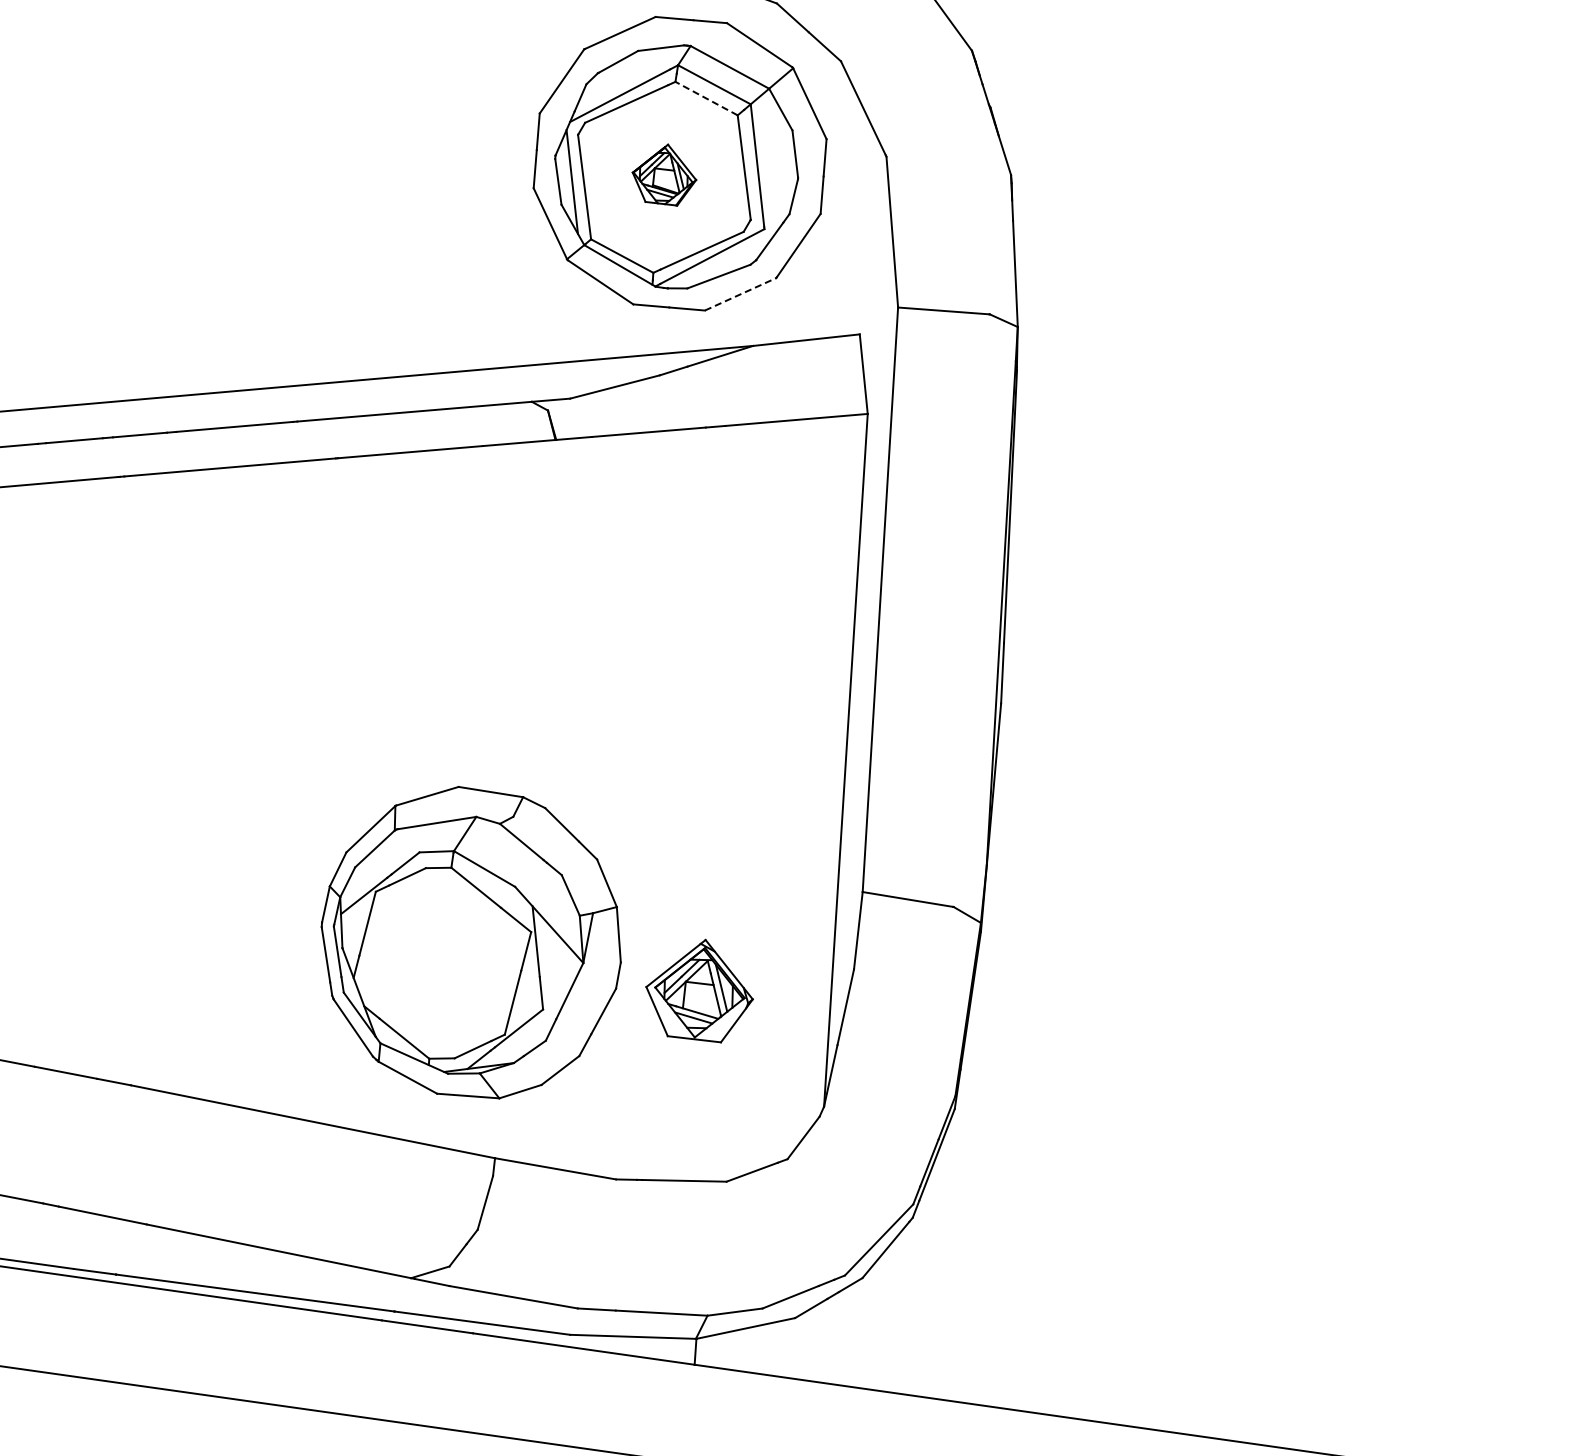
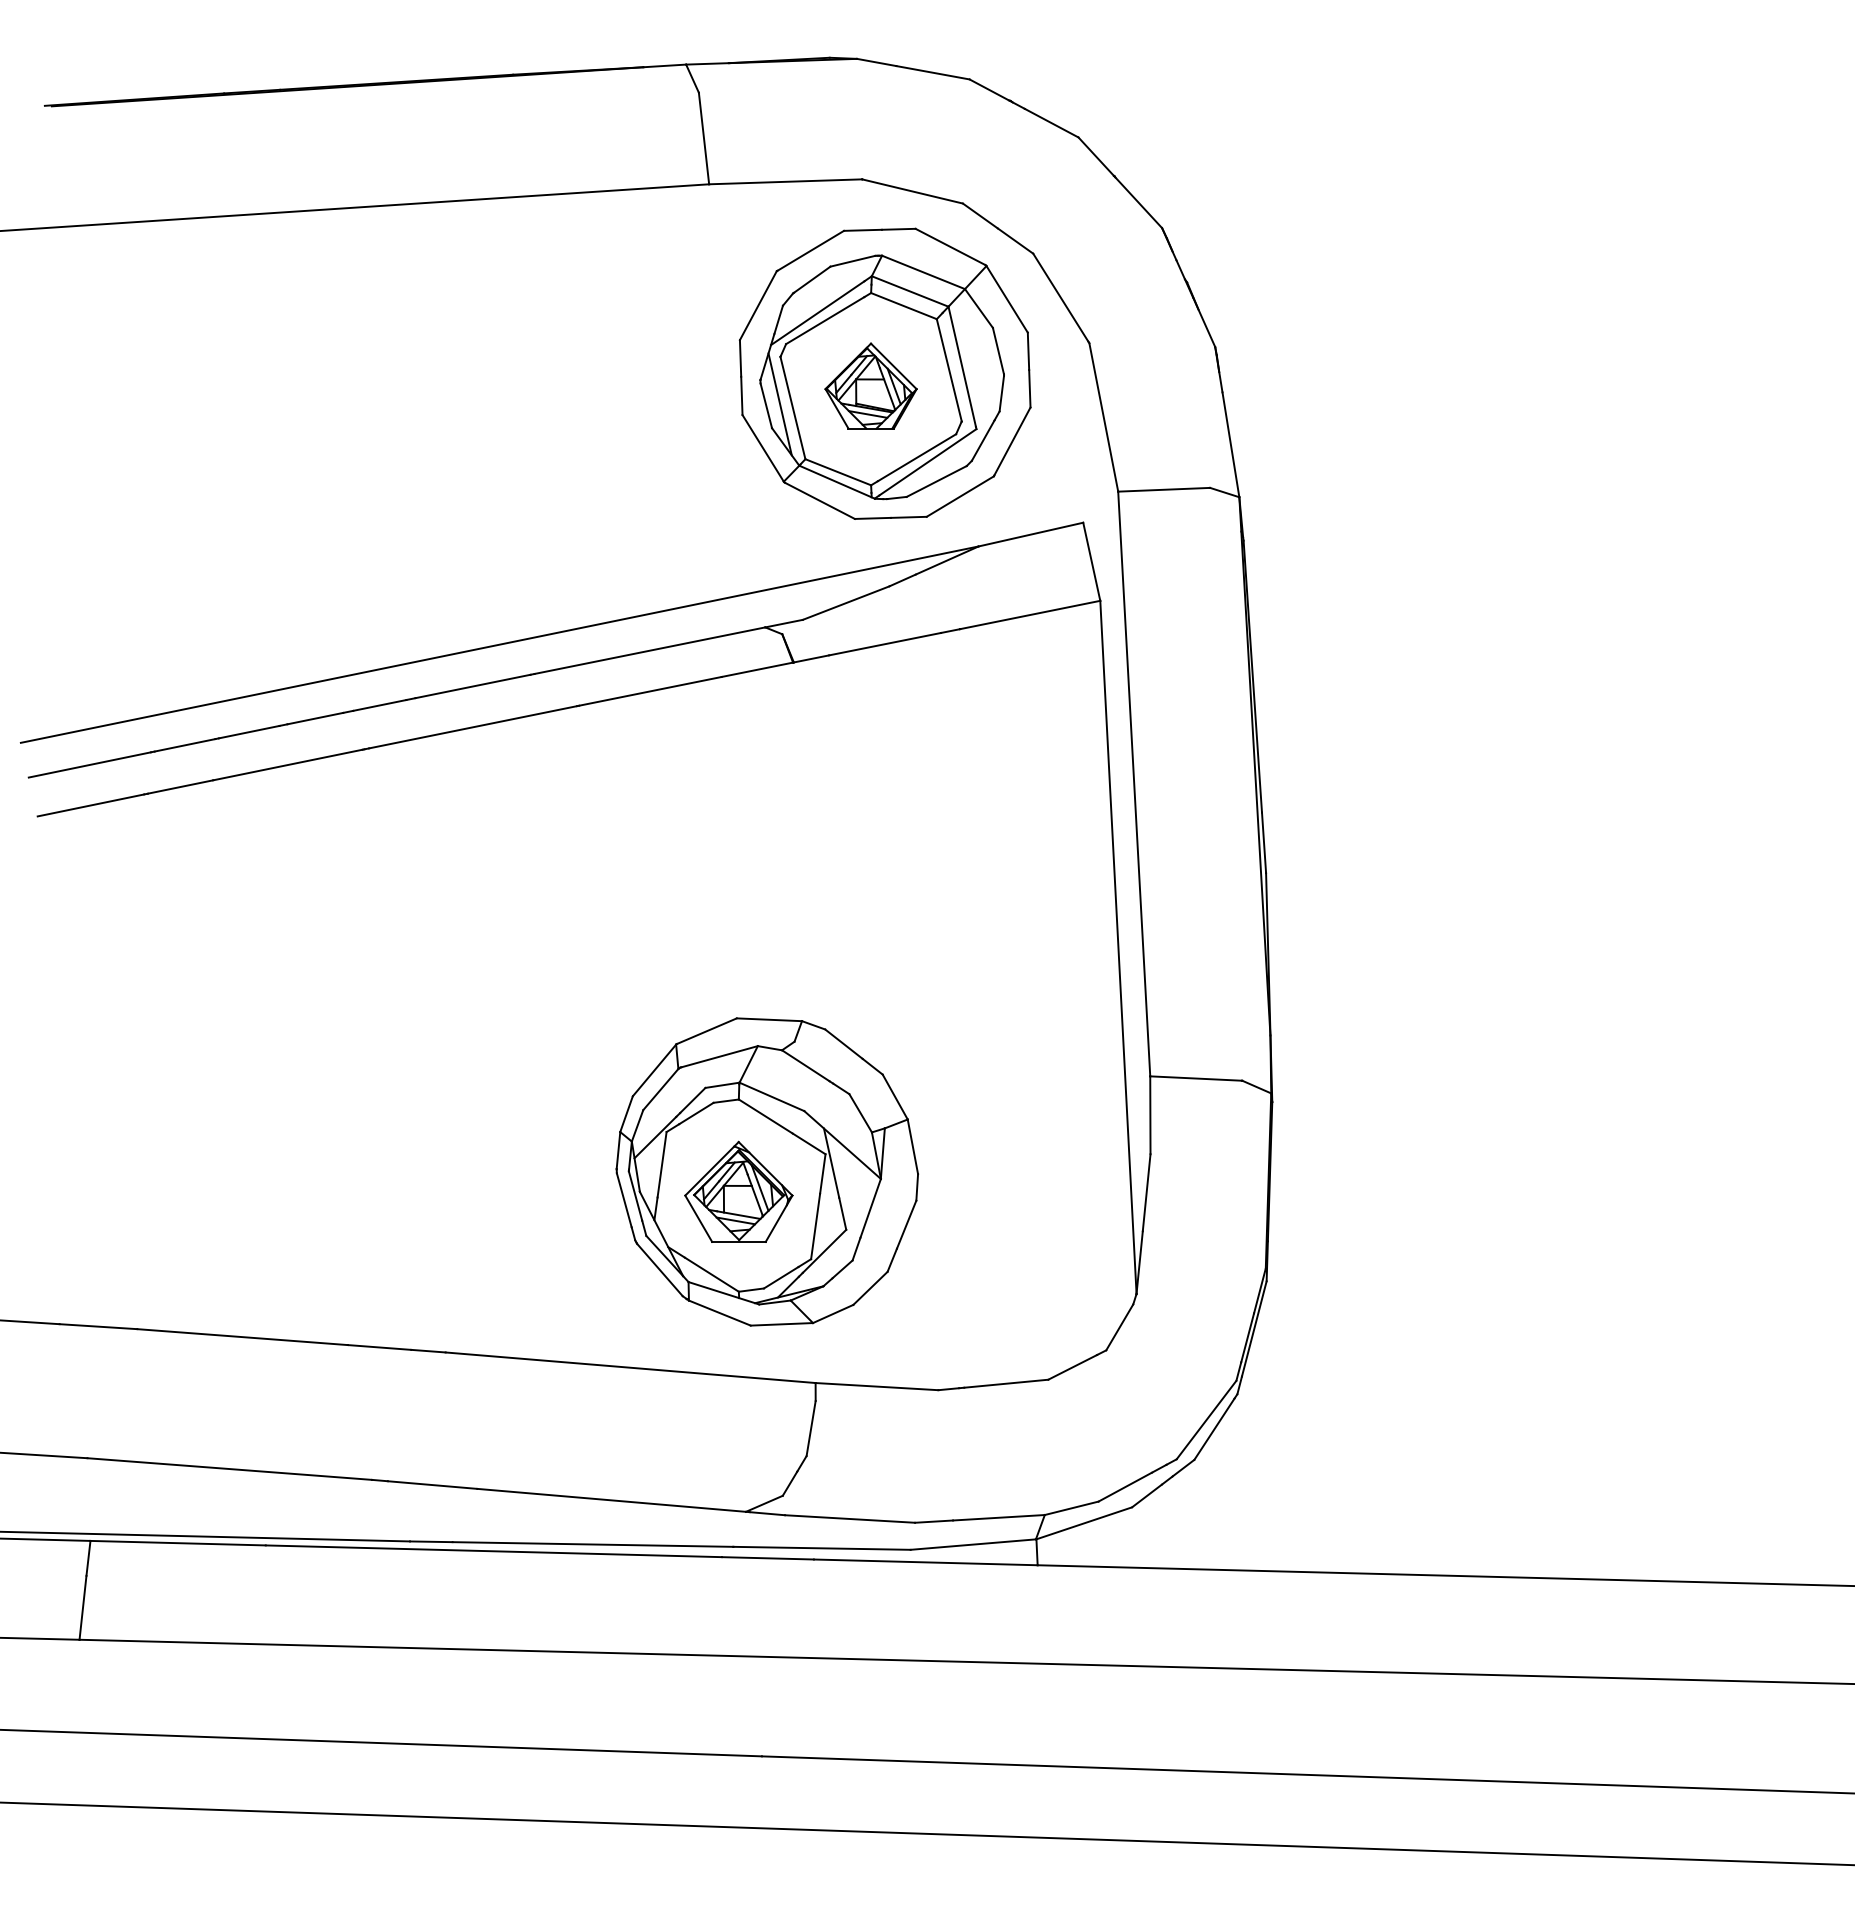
line: (706, 97) -> (903, 305), dashed -> solid
part: (664, 173) -> (870, 385), size x1.43
line: (740, 294) -> (960, 496), dashed -> solid
part: (699, 989) -> (738, 1191), moved

